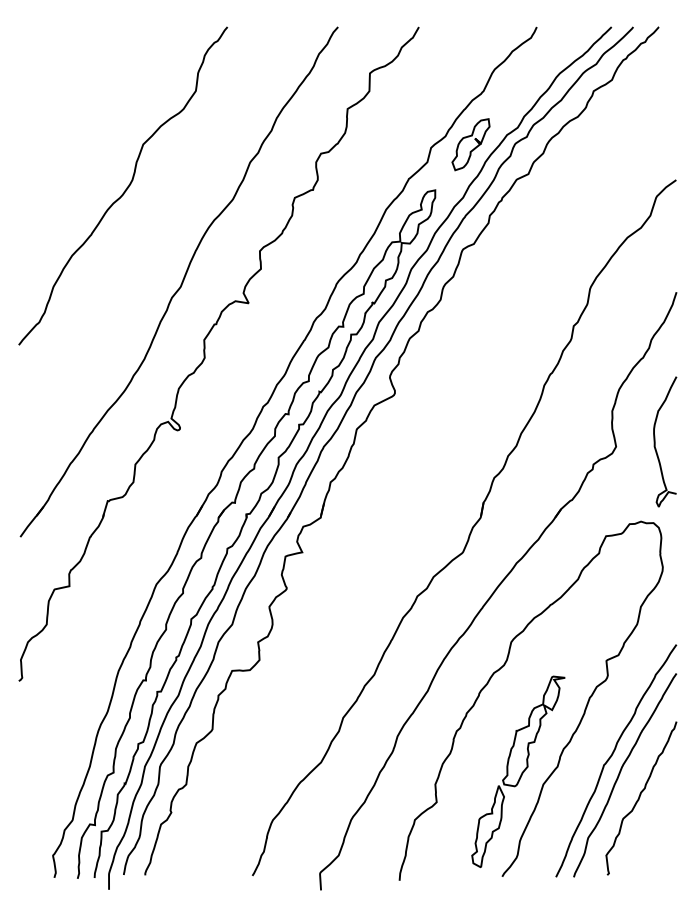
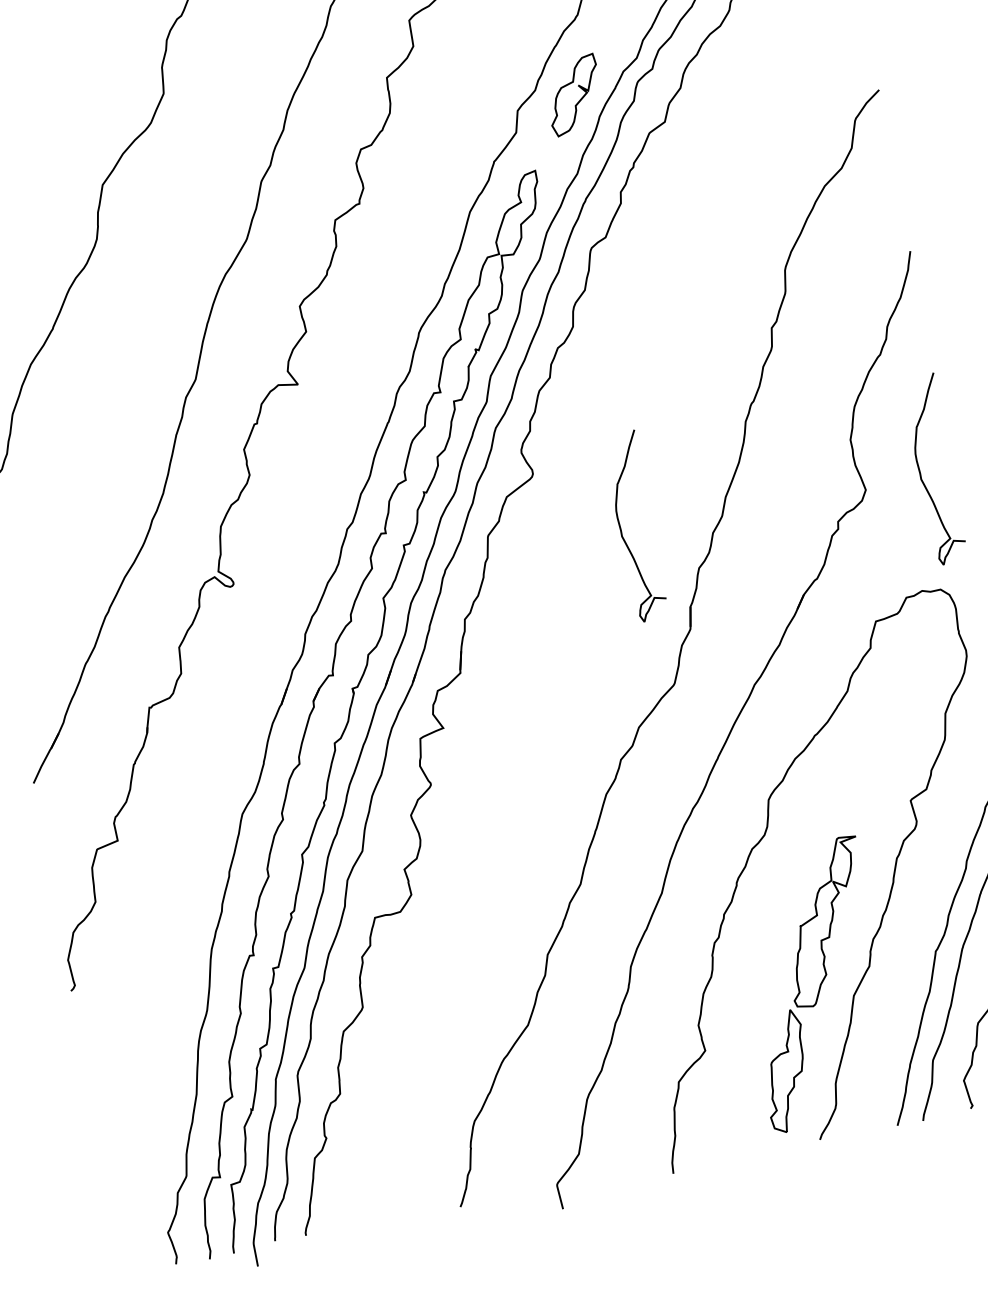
curve: (447, 441) -> (621, 528), added

